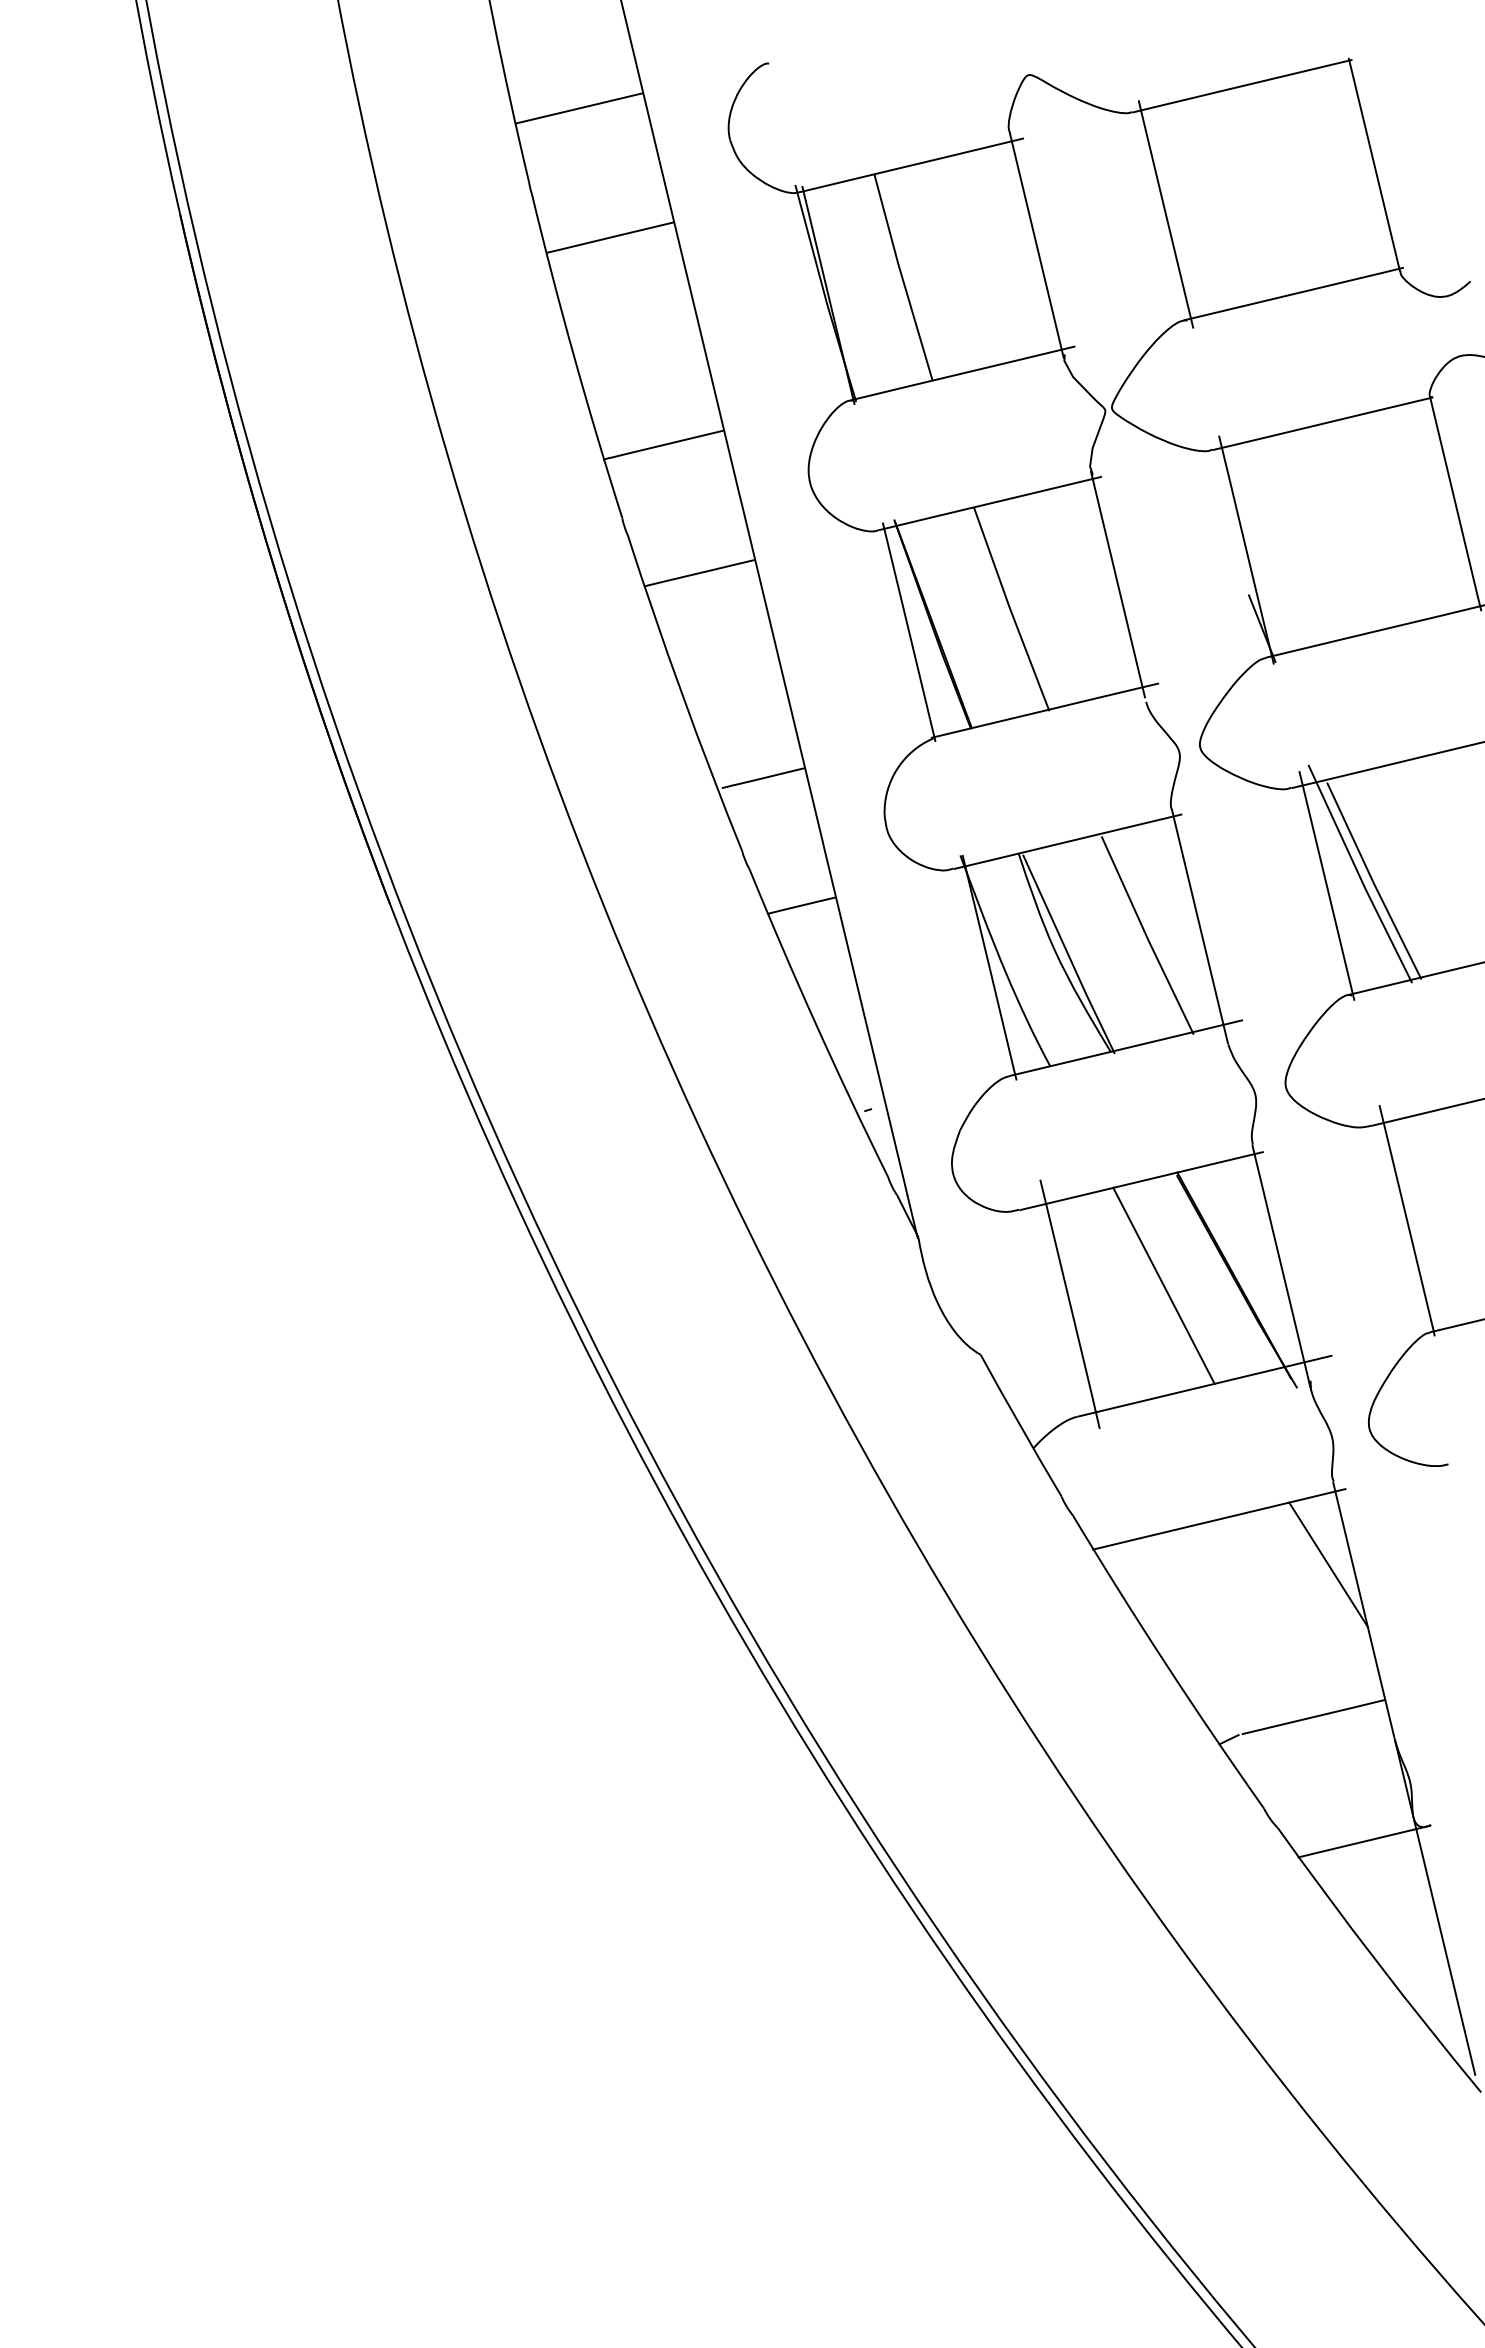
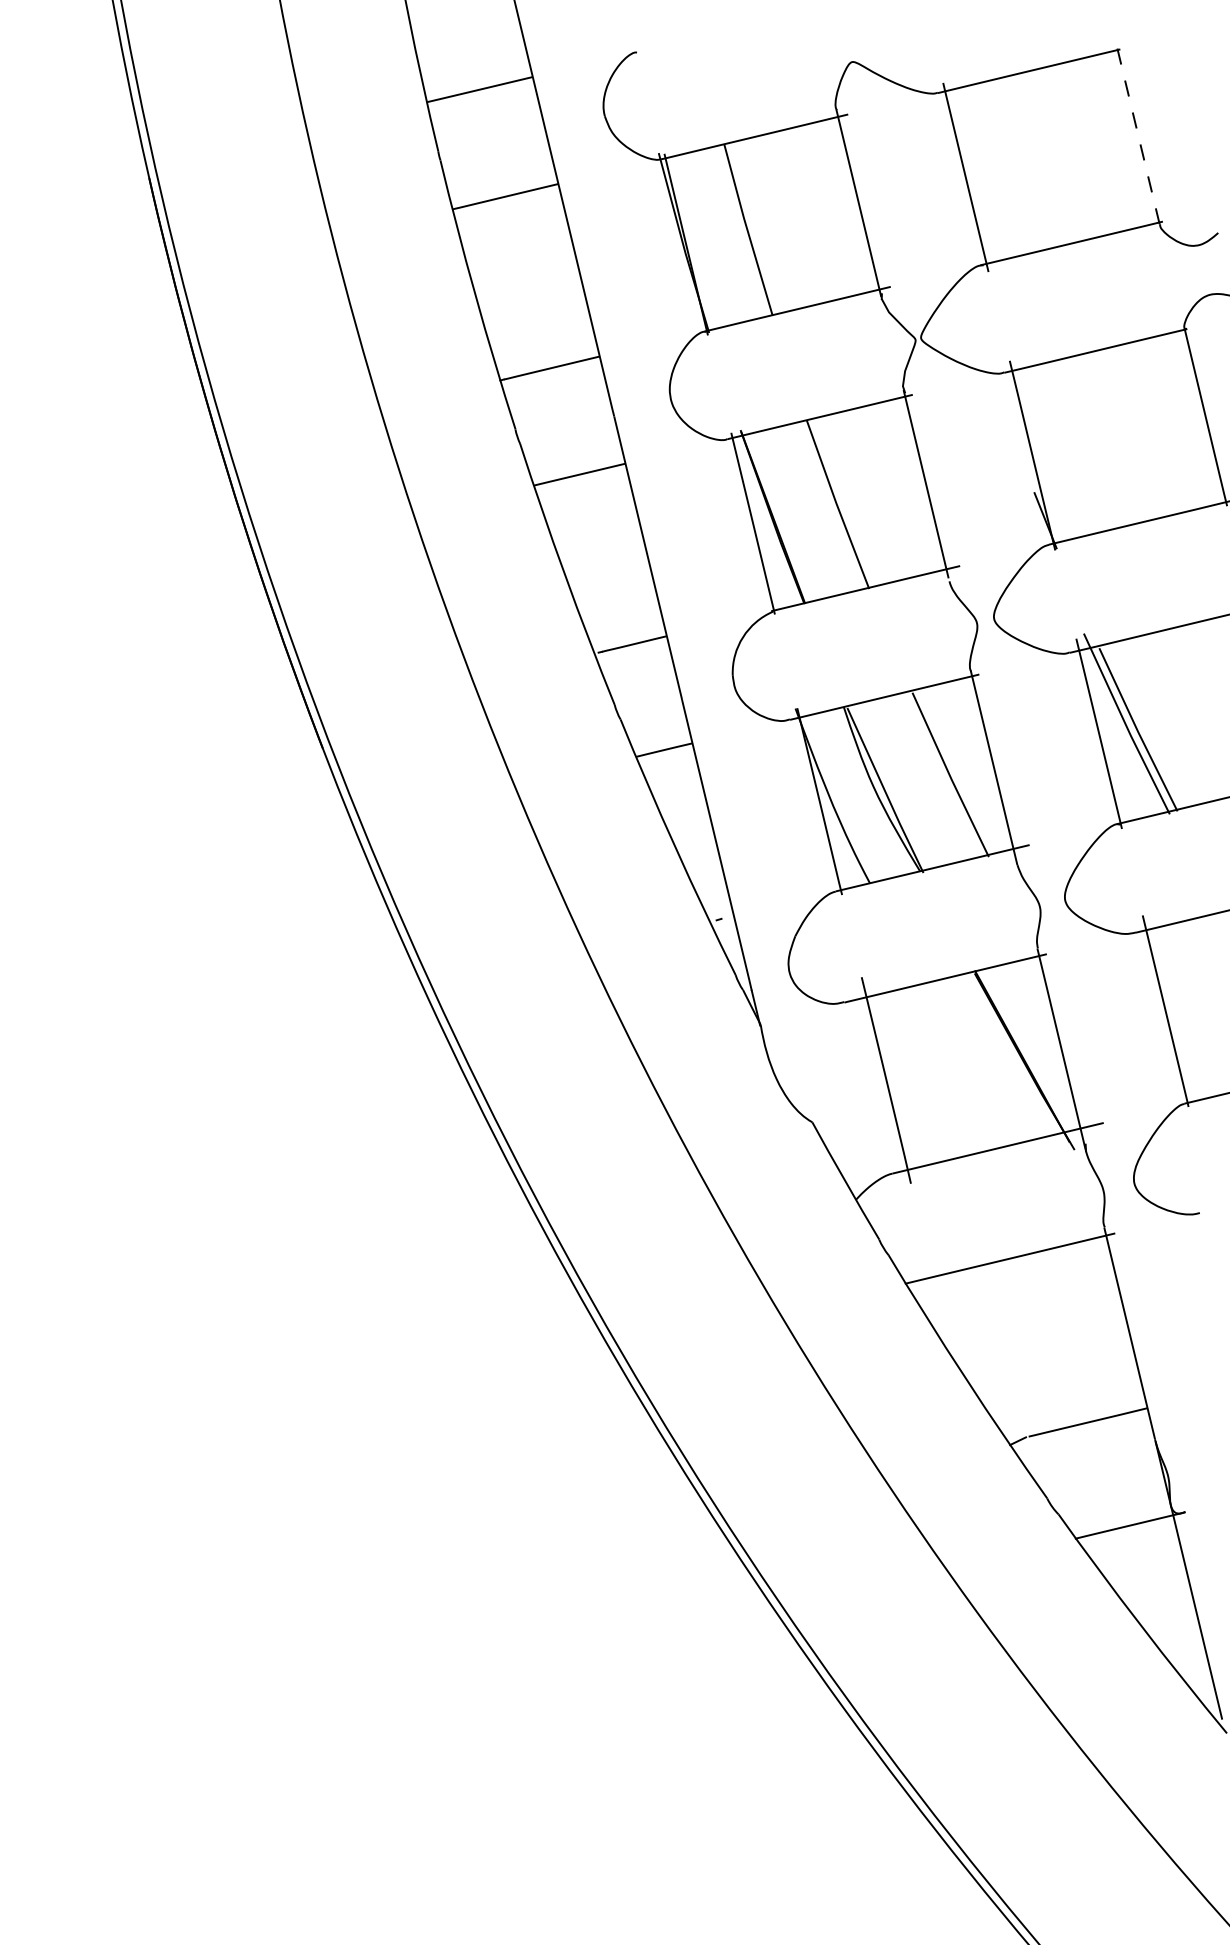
line: (1374, 164) -> (1138, 136), solid -> dashed
line: (1164, 1285) -> (964, 1064), removed
line: (1328, 1563) -> (1100, 1295), removed

